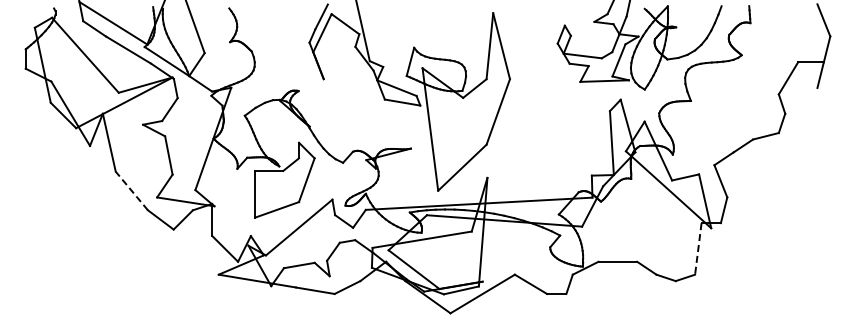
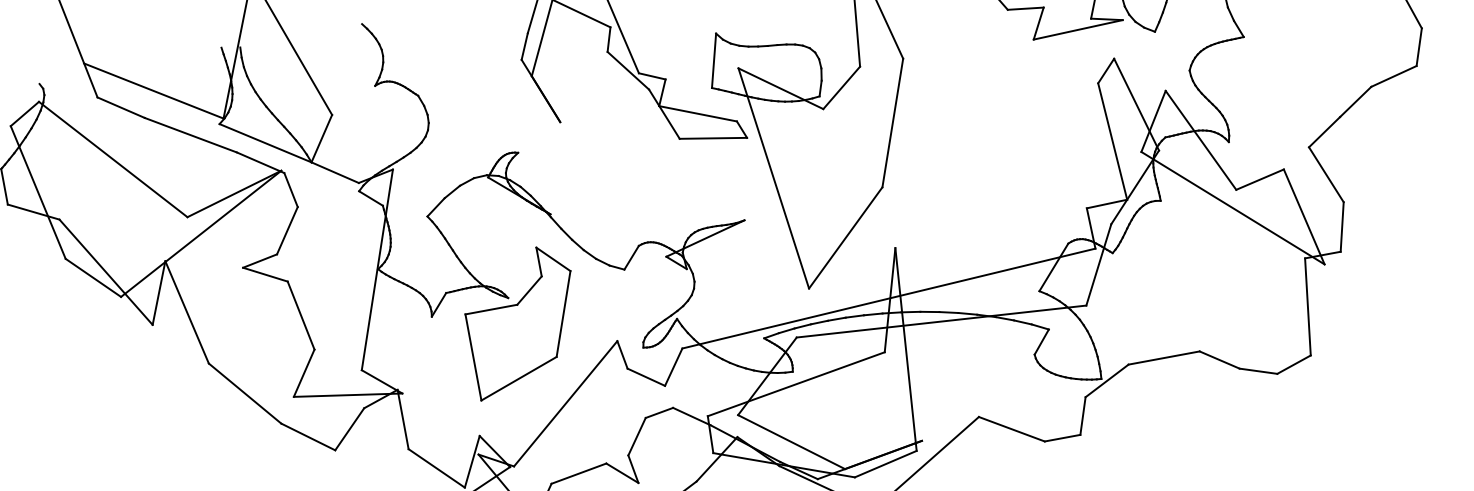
line: (131, 190) -> (244, 392), dashed -> solid
line: (698, 248) -> (1308, 306), dashed -> solid

